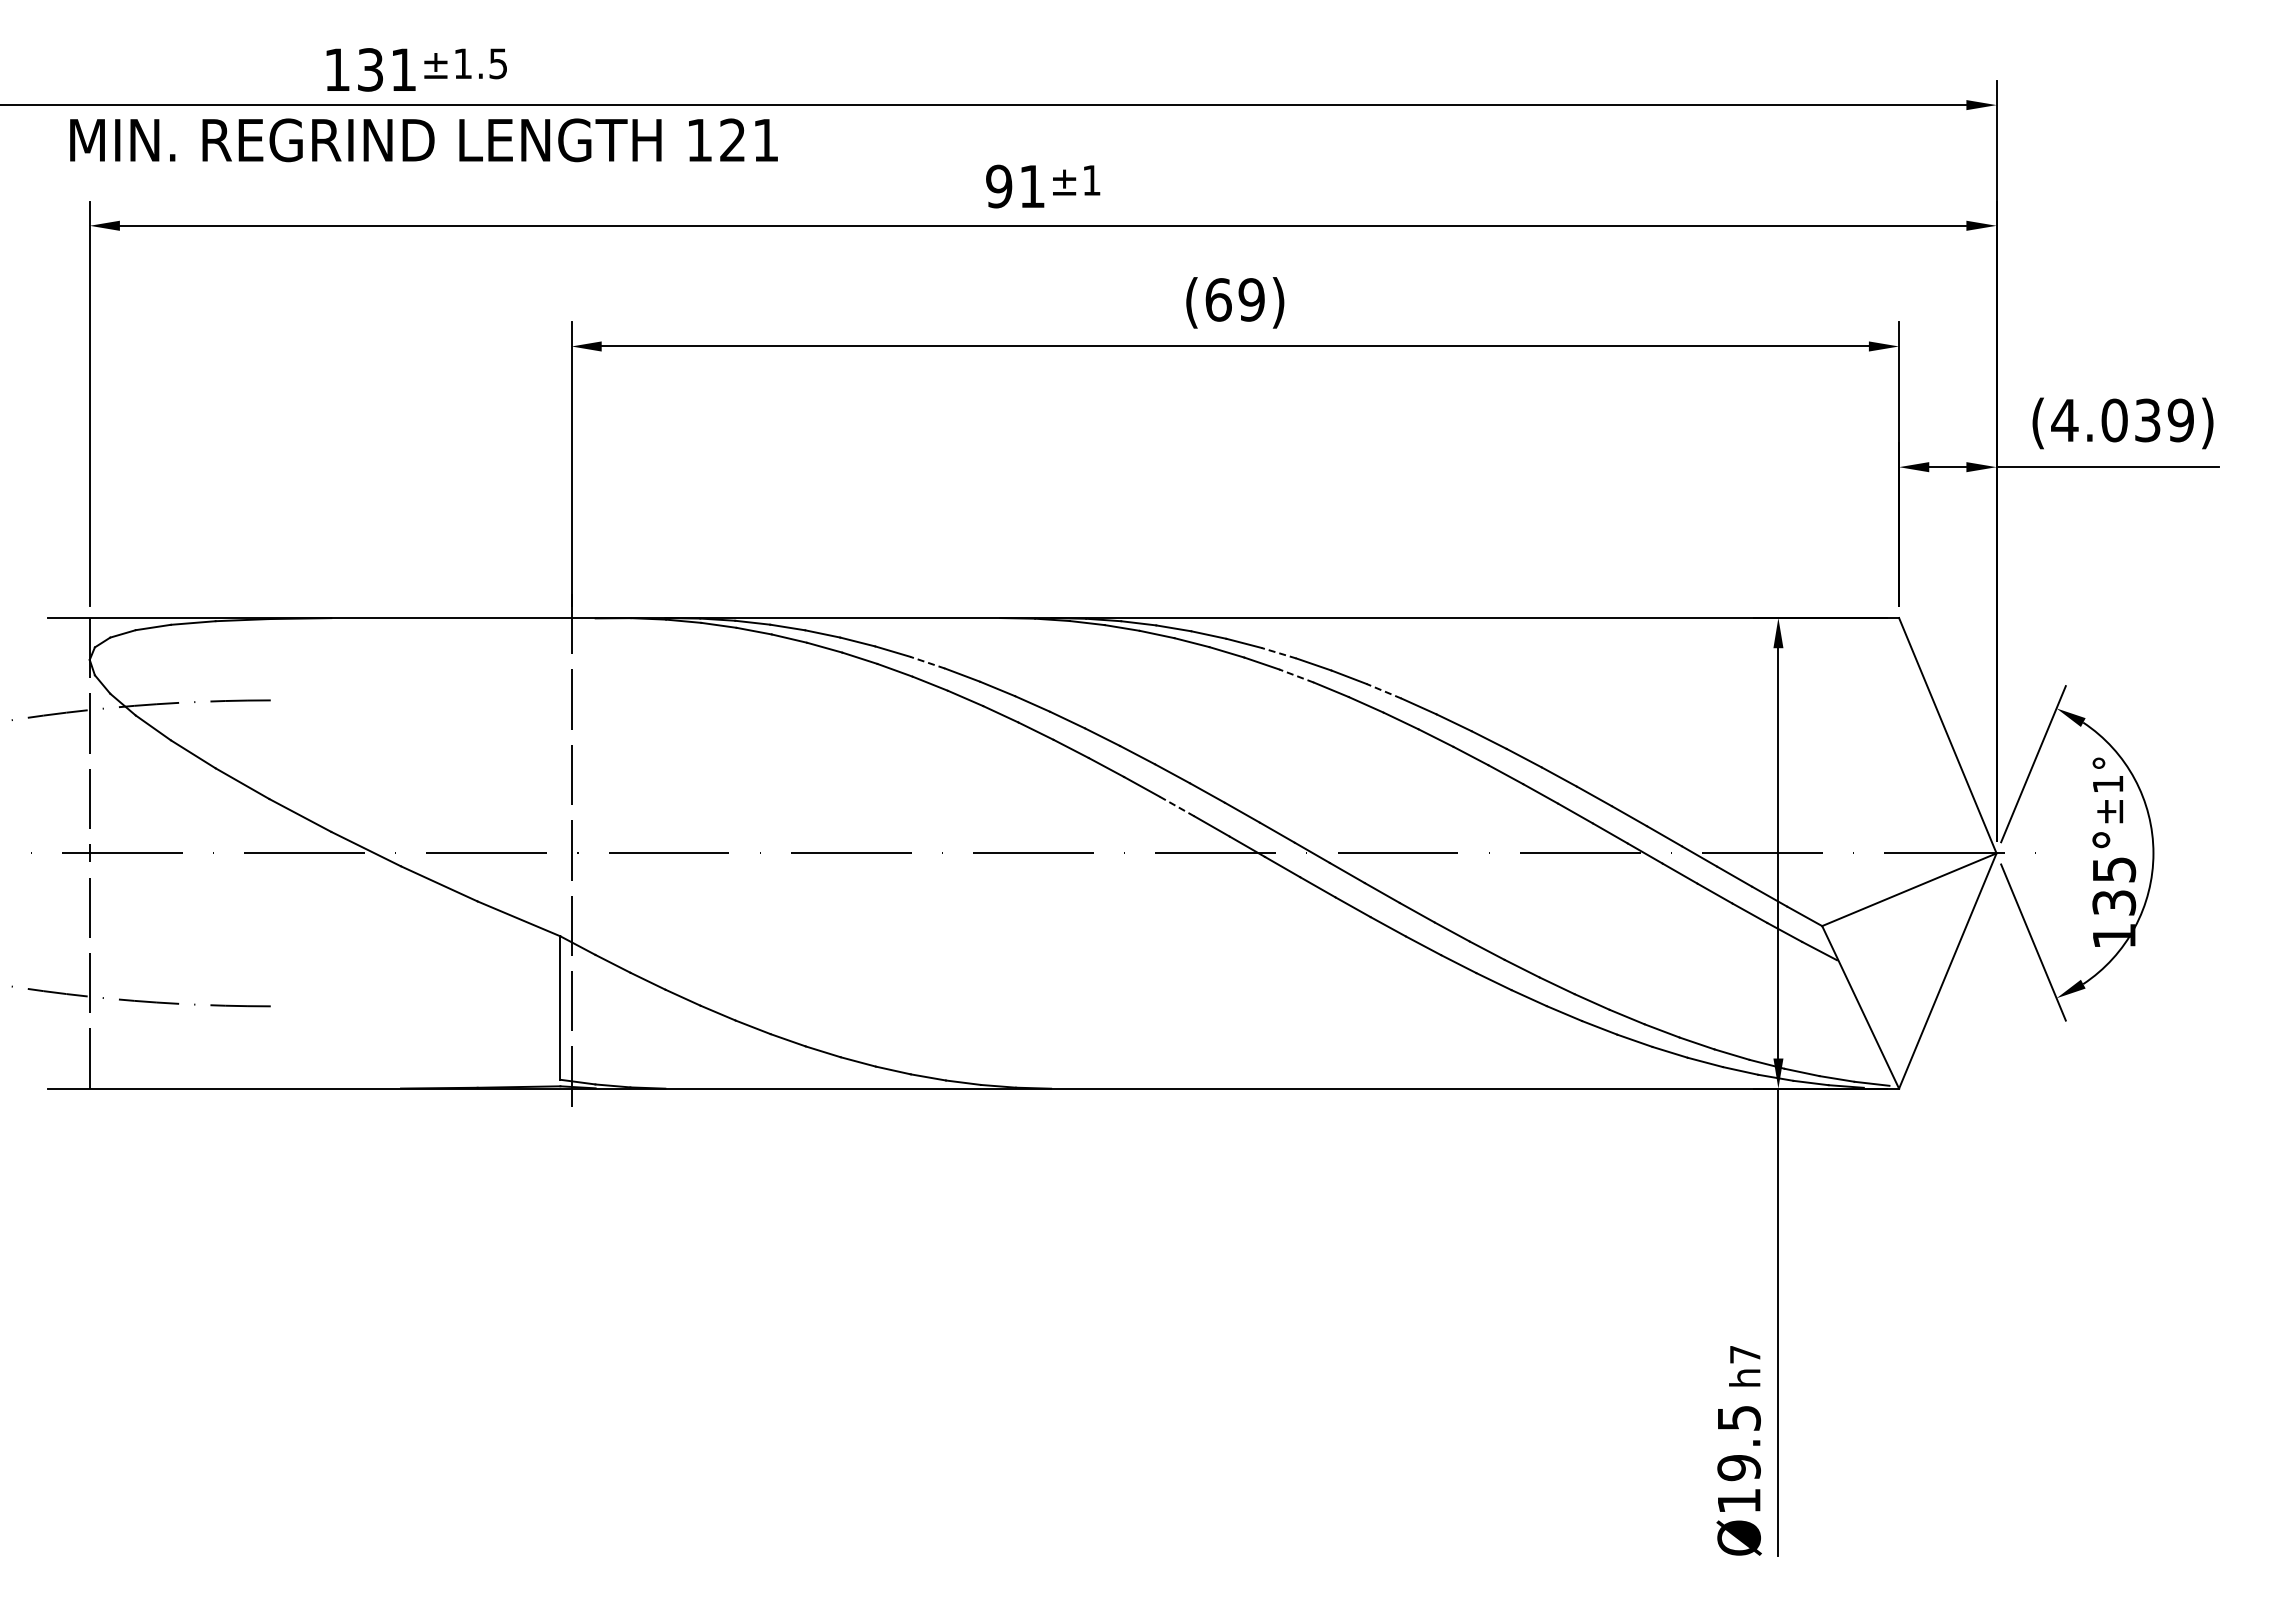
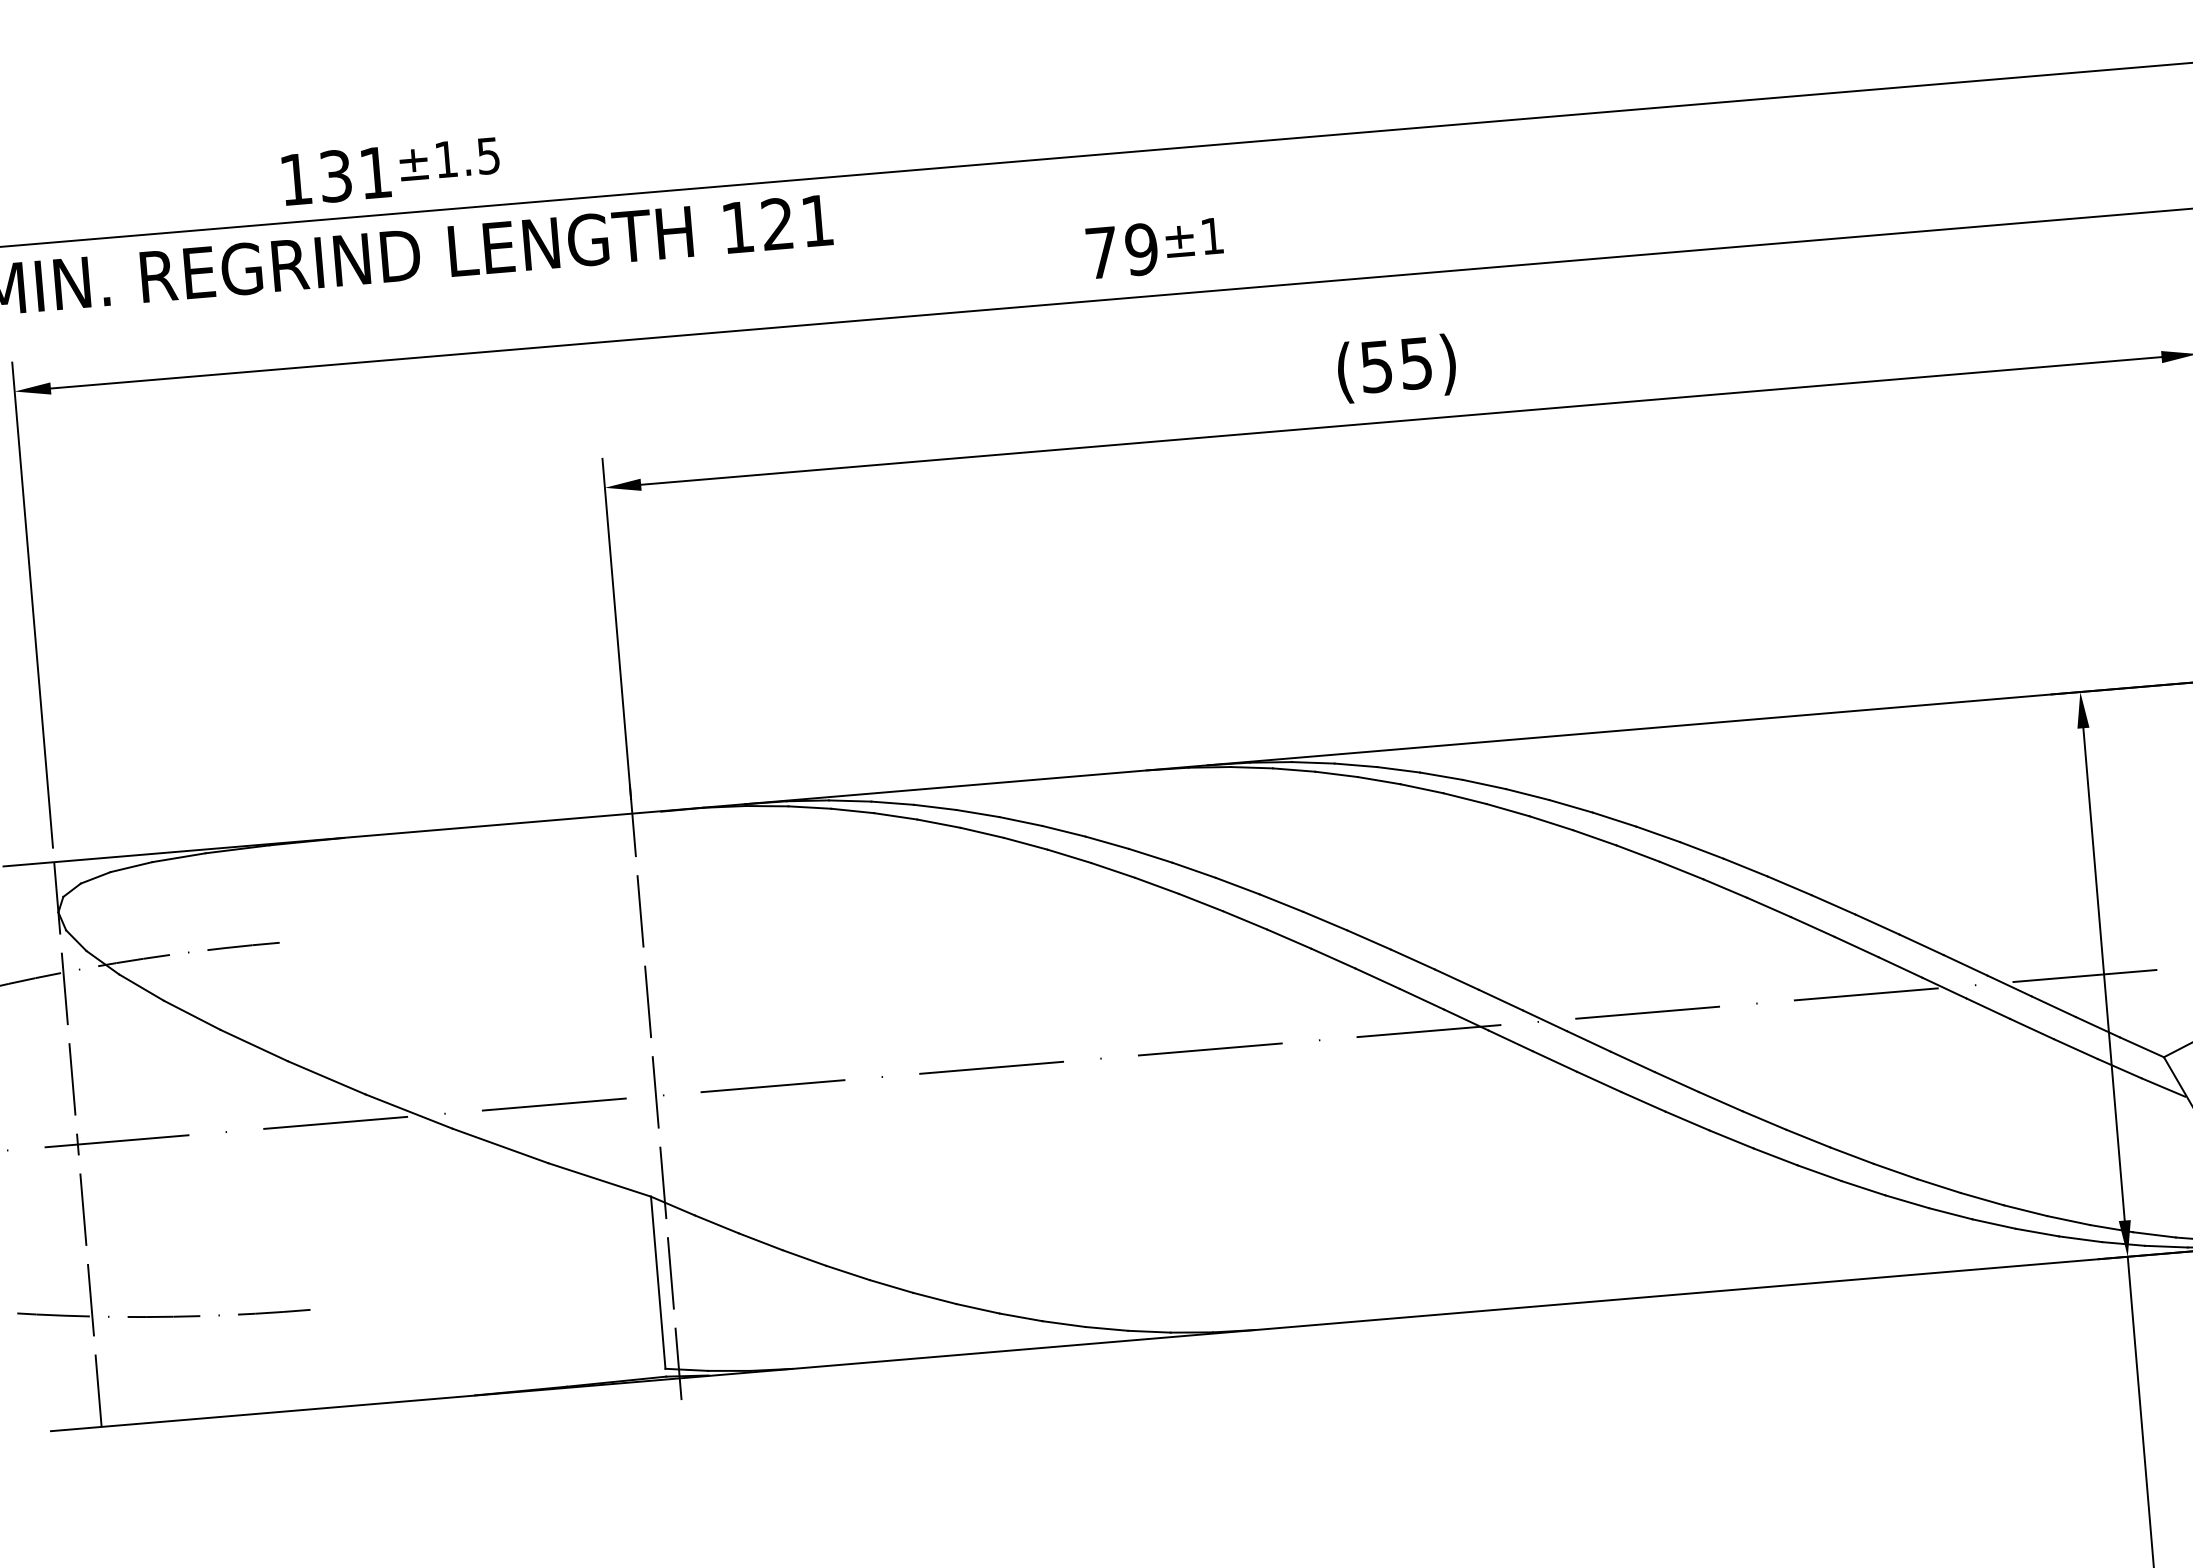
text: (1015, 186) -> (1121, 251), 91 -> 79
text: (1234, 299) -> (1395, 364), (69) -> (55)
line: (1278, 653) -> (1484, 784), dashed -> solid
line: (927, 662) -> (1063, 831), dashed -> solid
line: (1296, 676) -> (1508, 810), dashed -> solid
line: (1384, 691) -> (1615, 819), dashed -> solid
line: (1176, 806) -> (1377, 978), dashed -> solid

